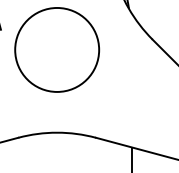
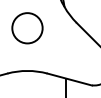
circle: (57, 48) -> (27, 27), size x0.7

